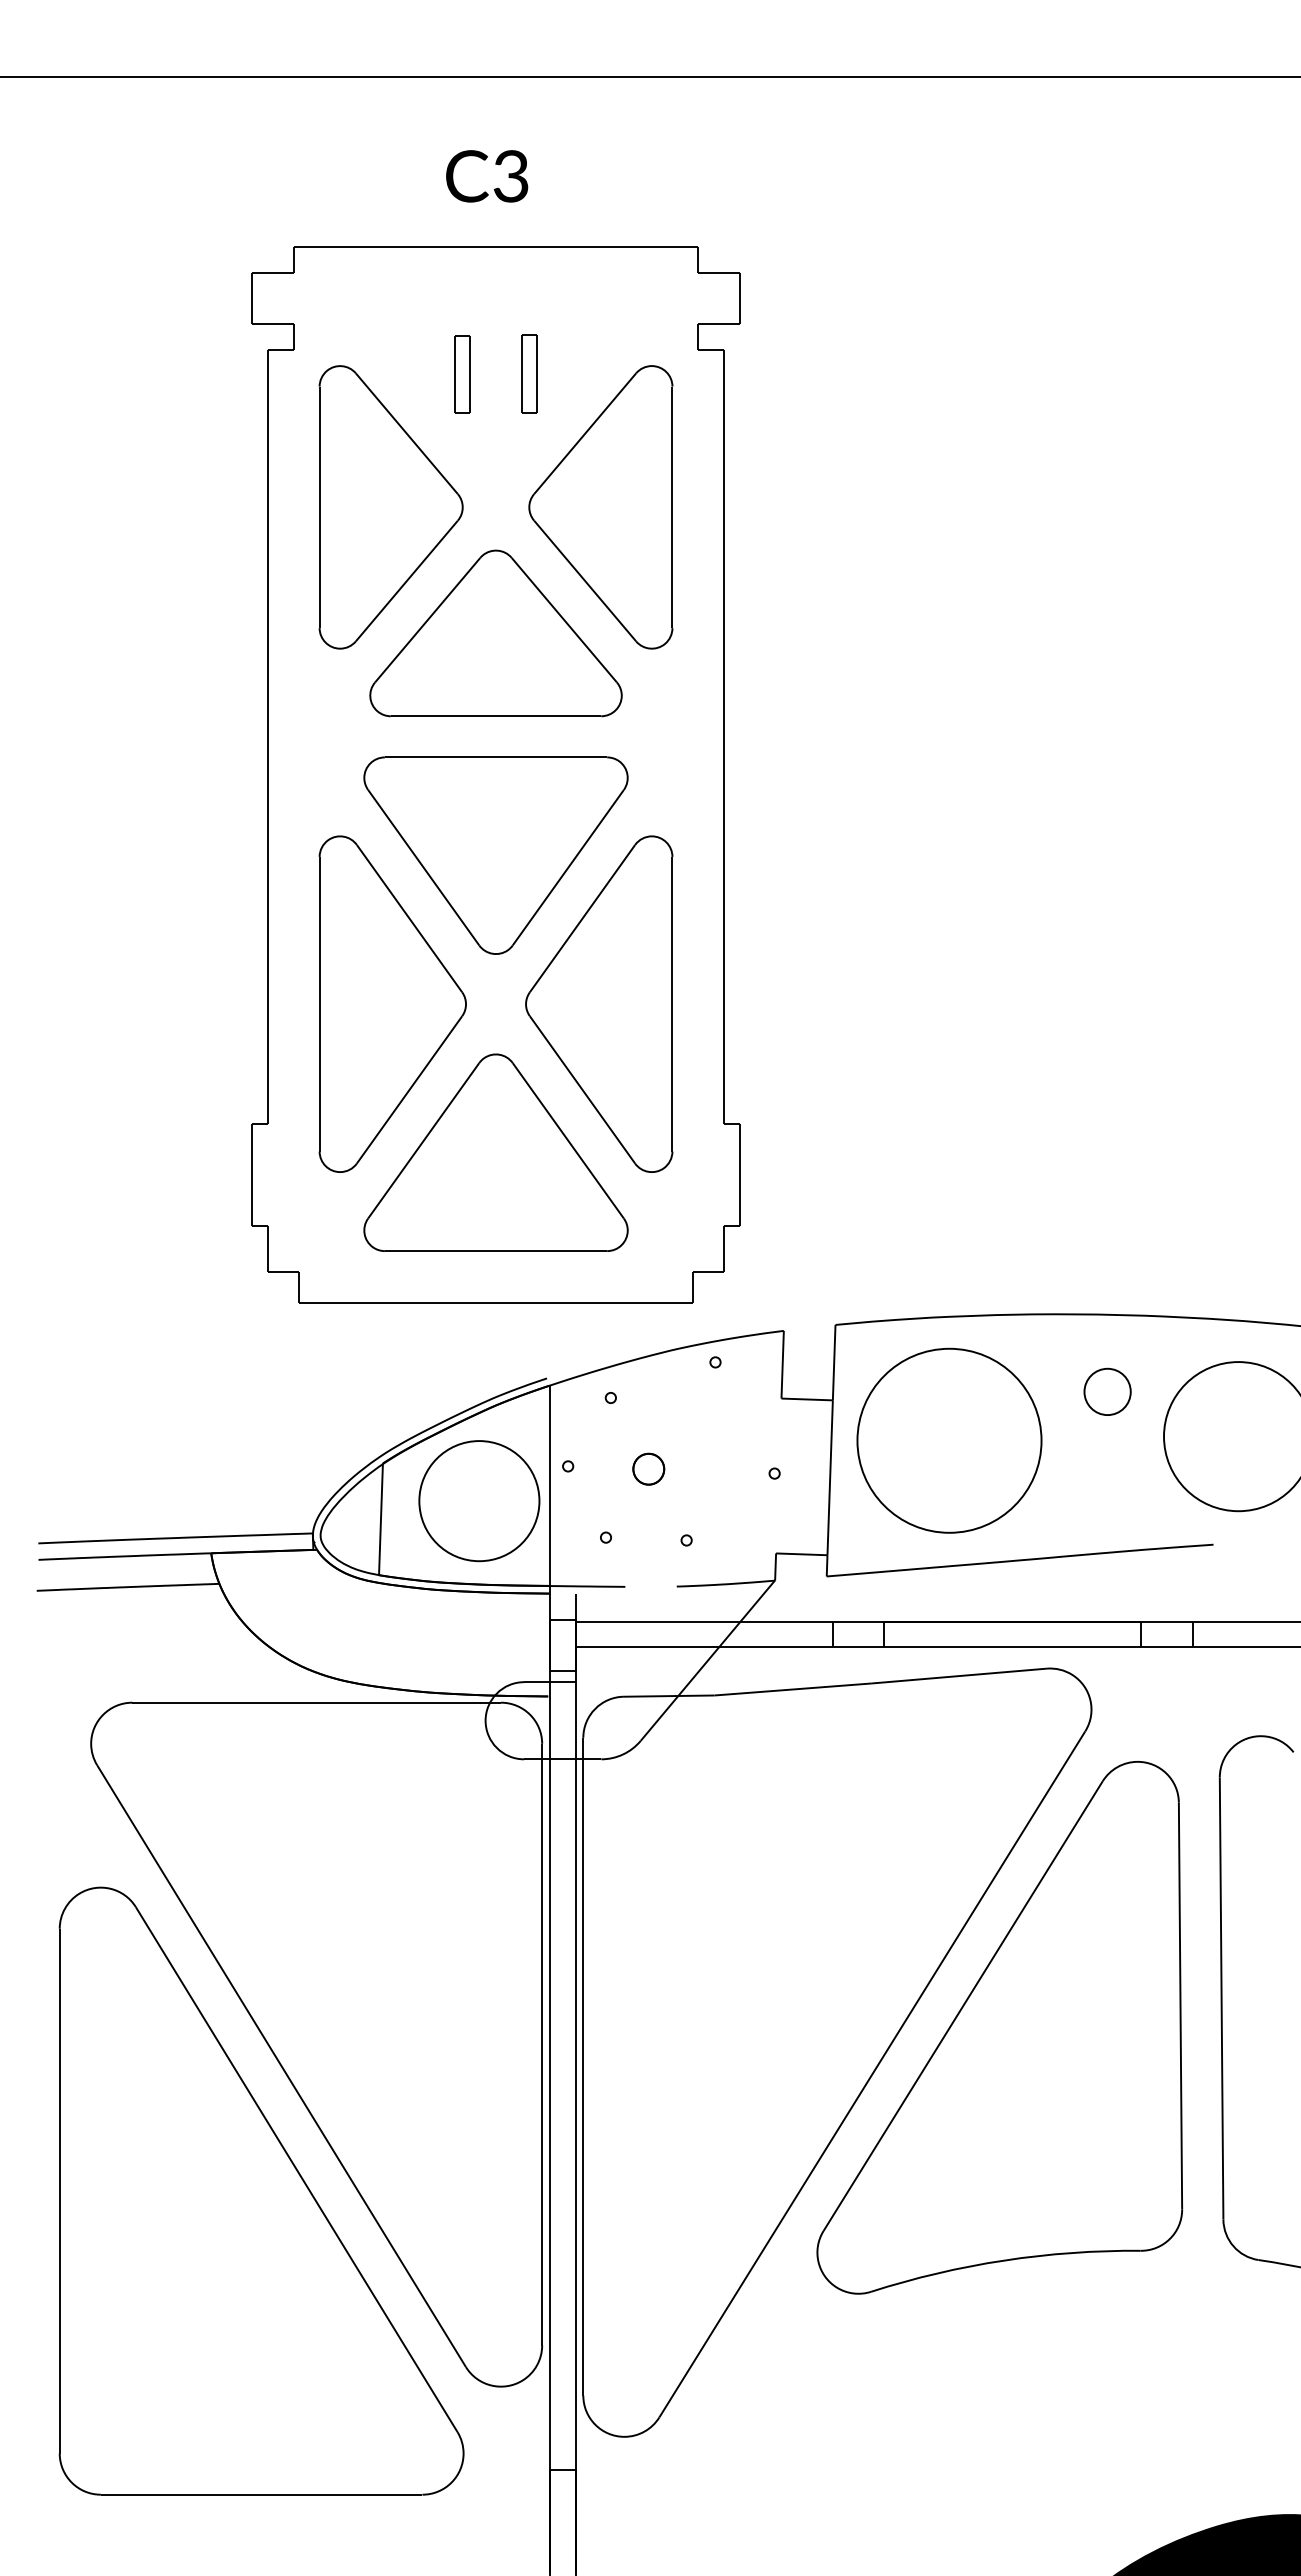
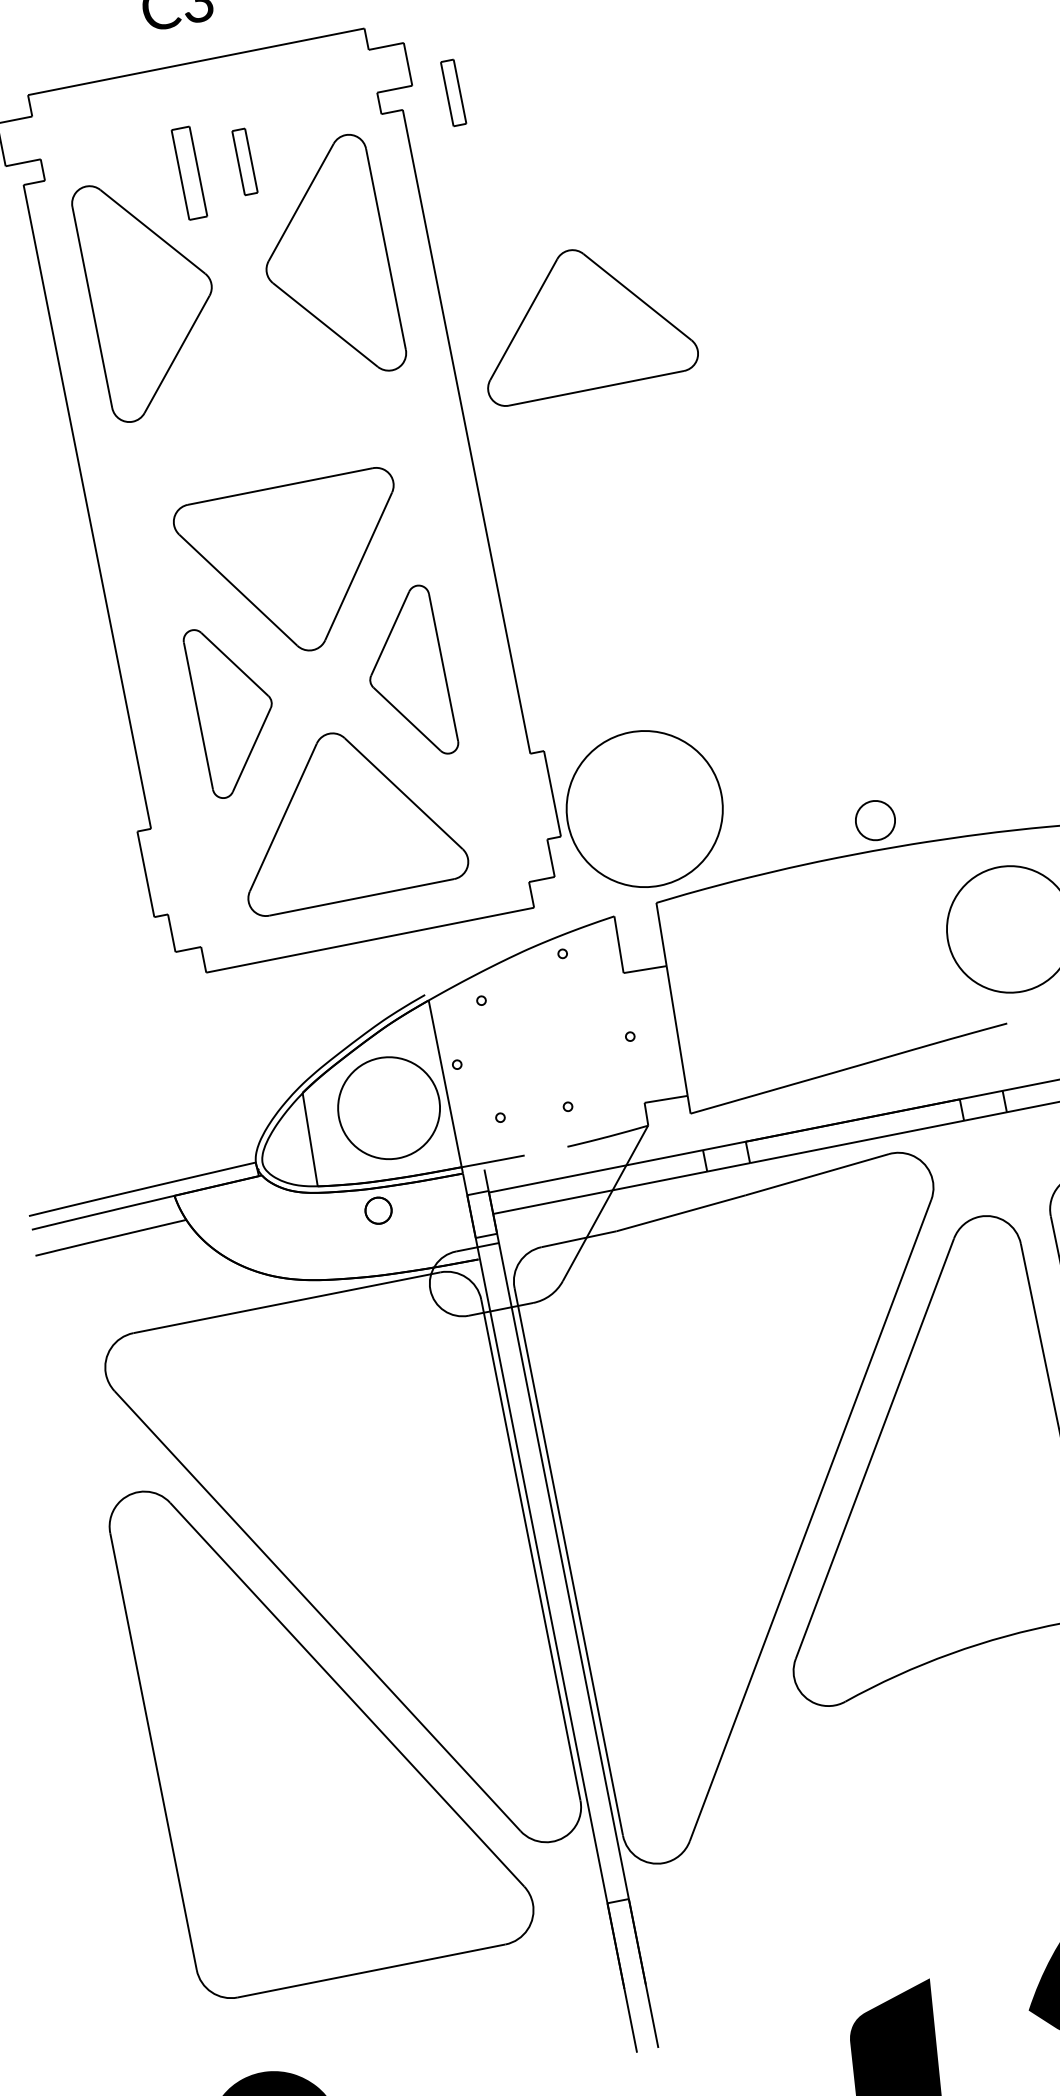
part: (786, 341) -> (453, 92), added
part: (462, 374) -> (189, 173), size x1.4
part: (495, 633) -> (582, 319), moved
part: (392, 1003) -> (234, 708), size x0.6
part: (599, 1003) -> (407, 674), size x0.6
part: (1107, 1391) -> (875, 820), moved
part: (949, 1440) -> (644, 808), moved
part: (648, 1468) -> (378, 1210), moved

